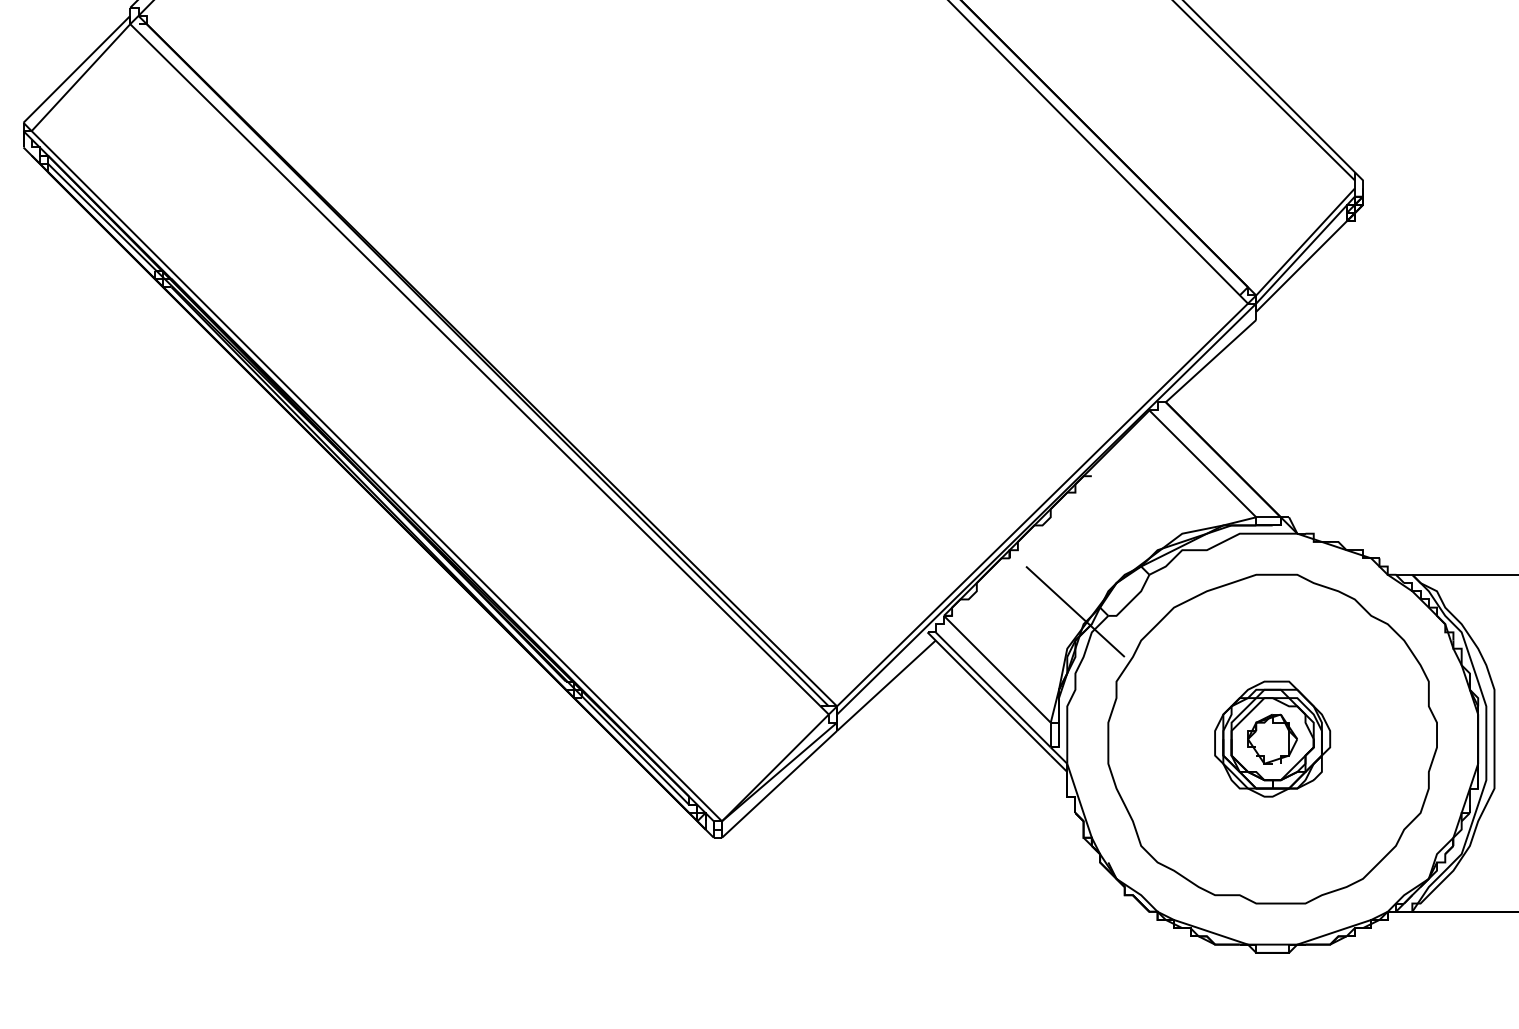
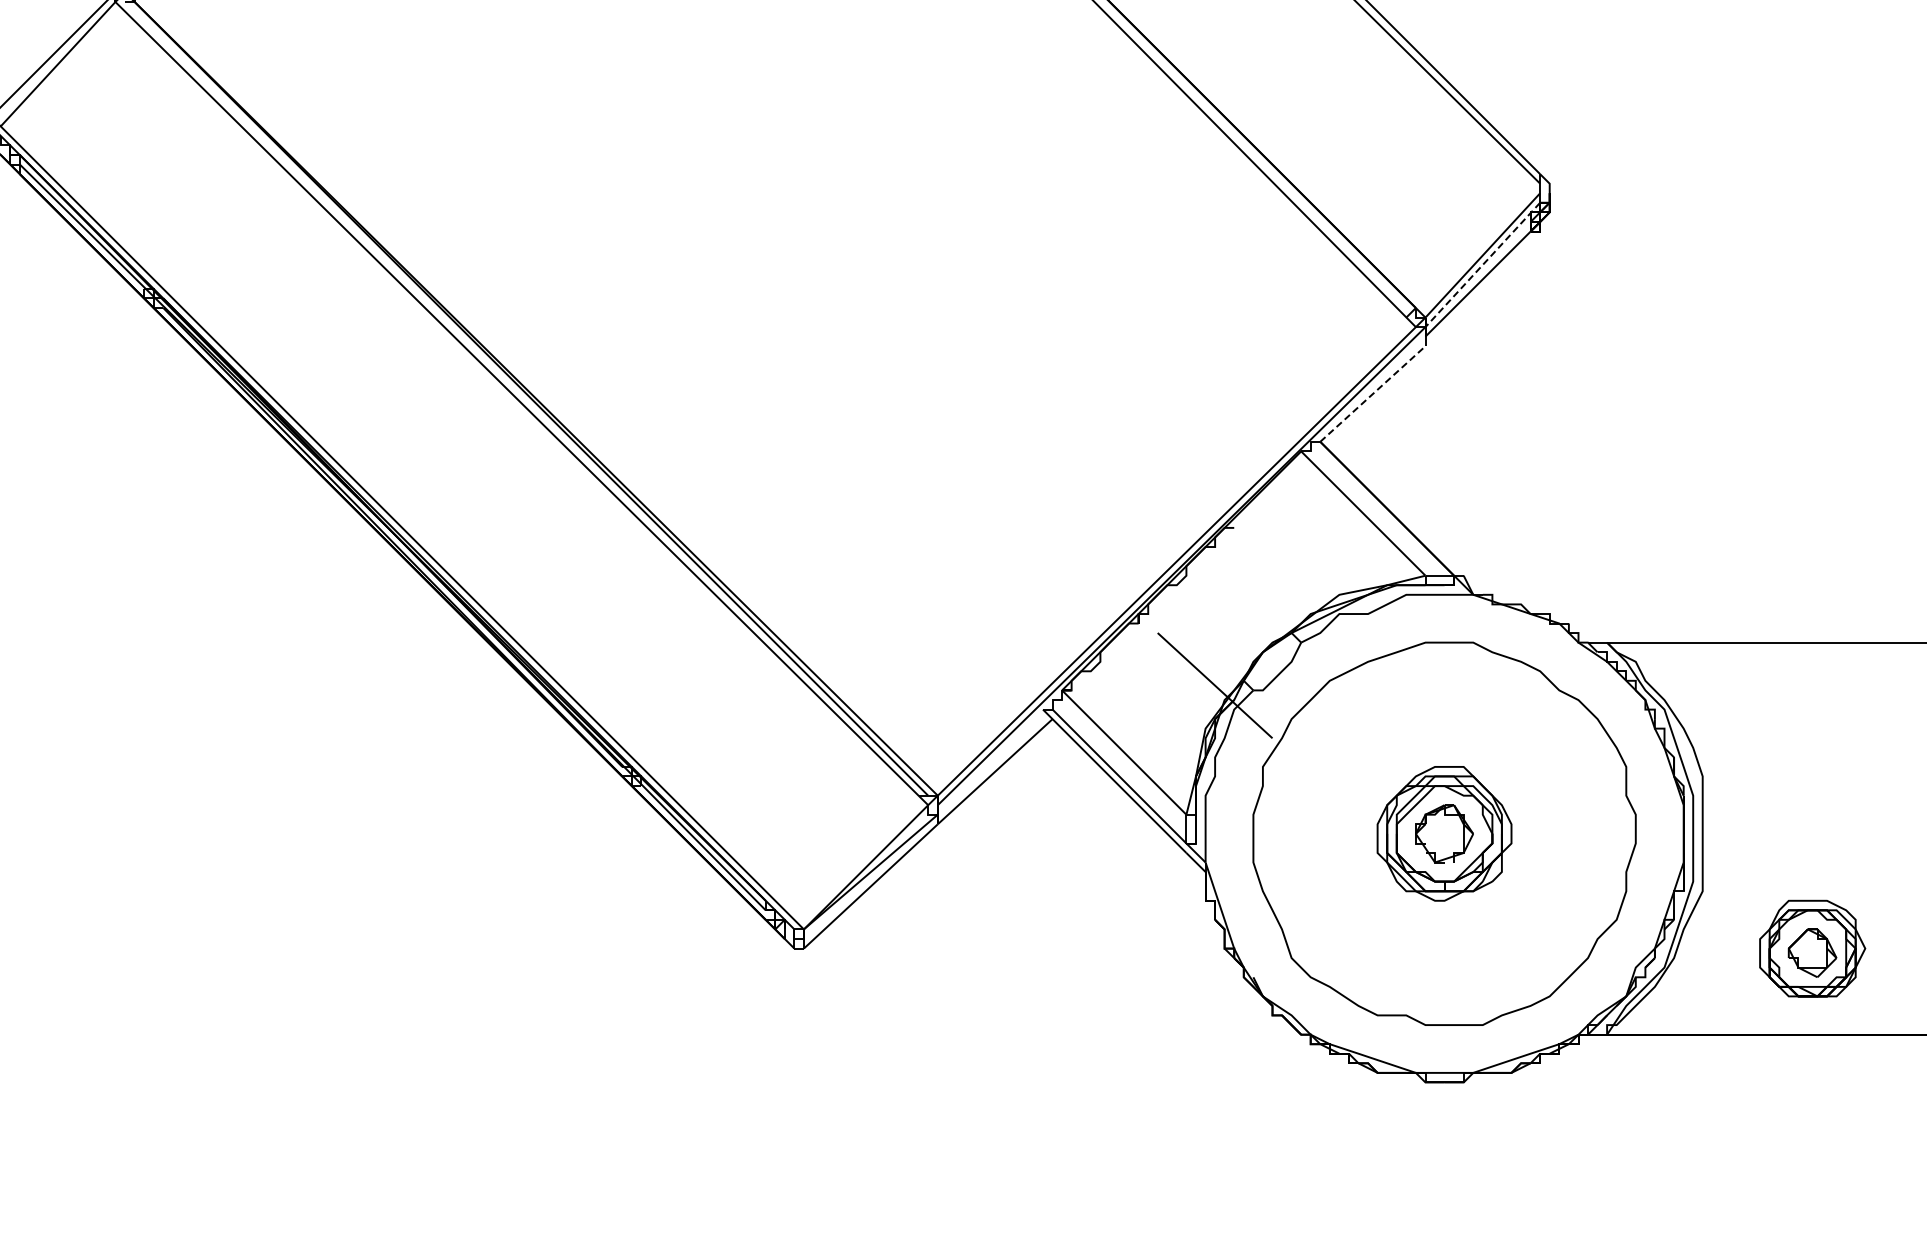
line: (1305, 249) -> (1482, 264), solid -> dashed
line: (1211, 360) -> (1373, 393), solid -> dashed

